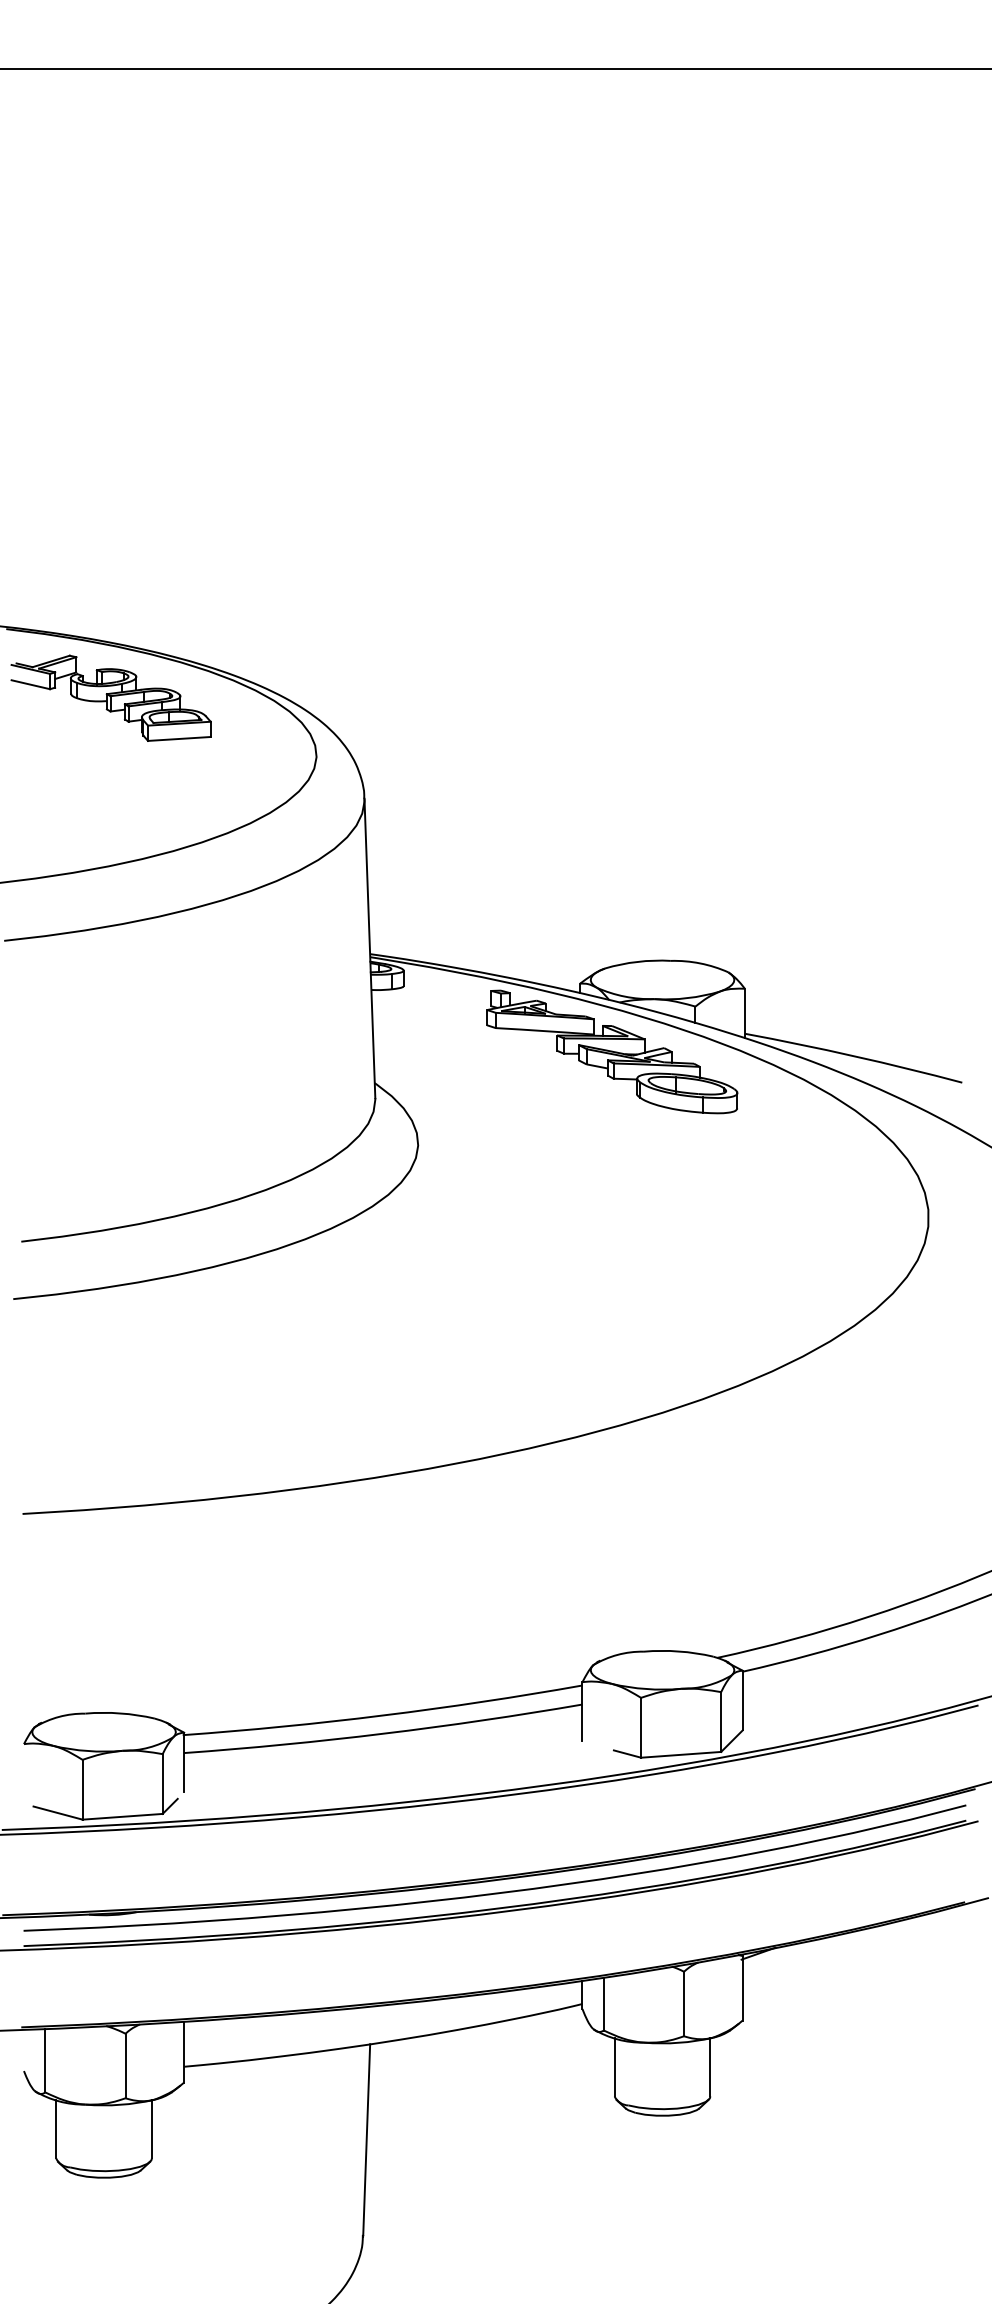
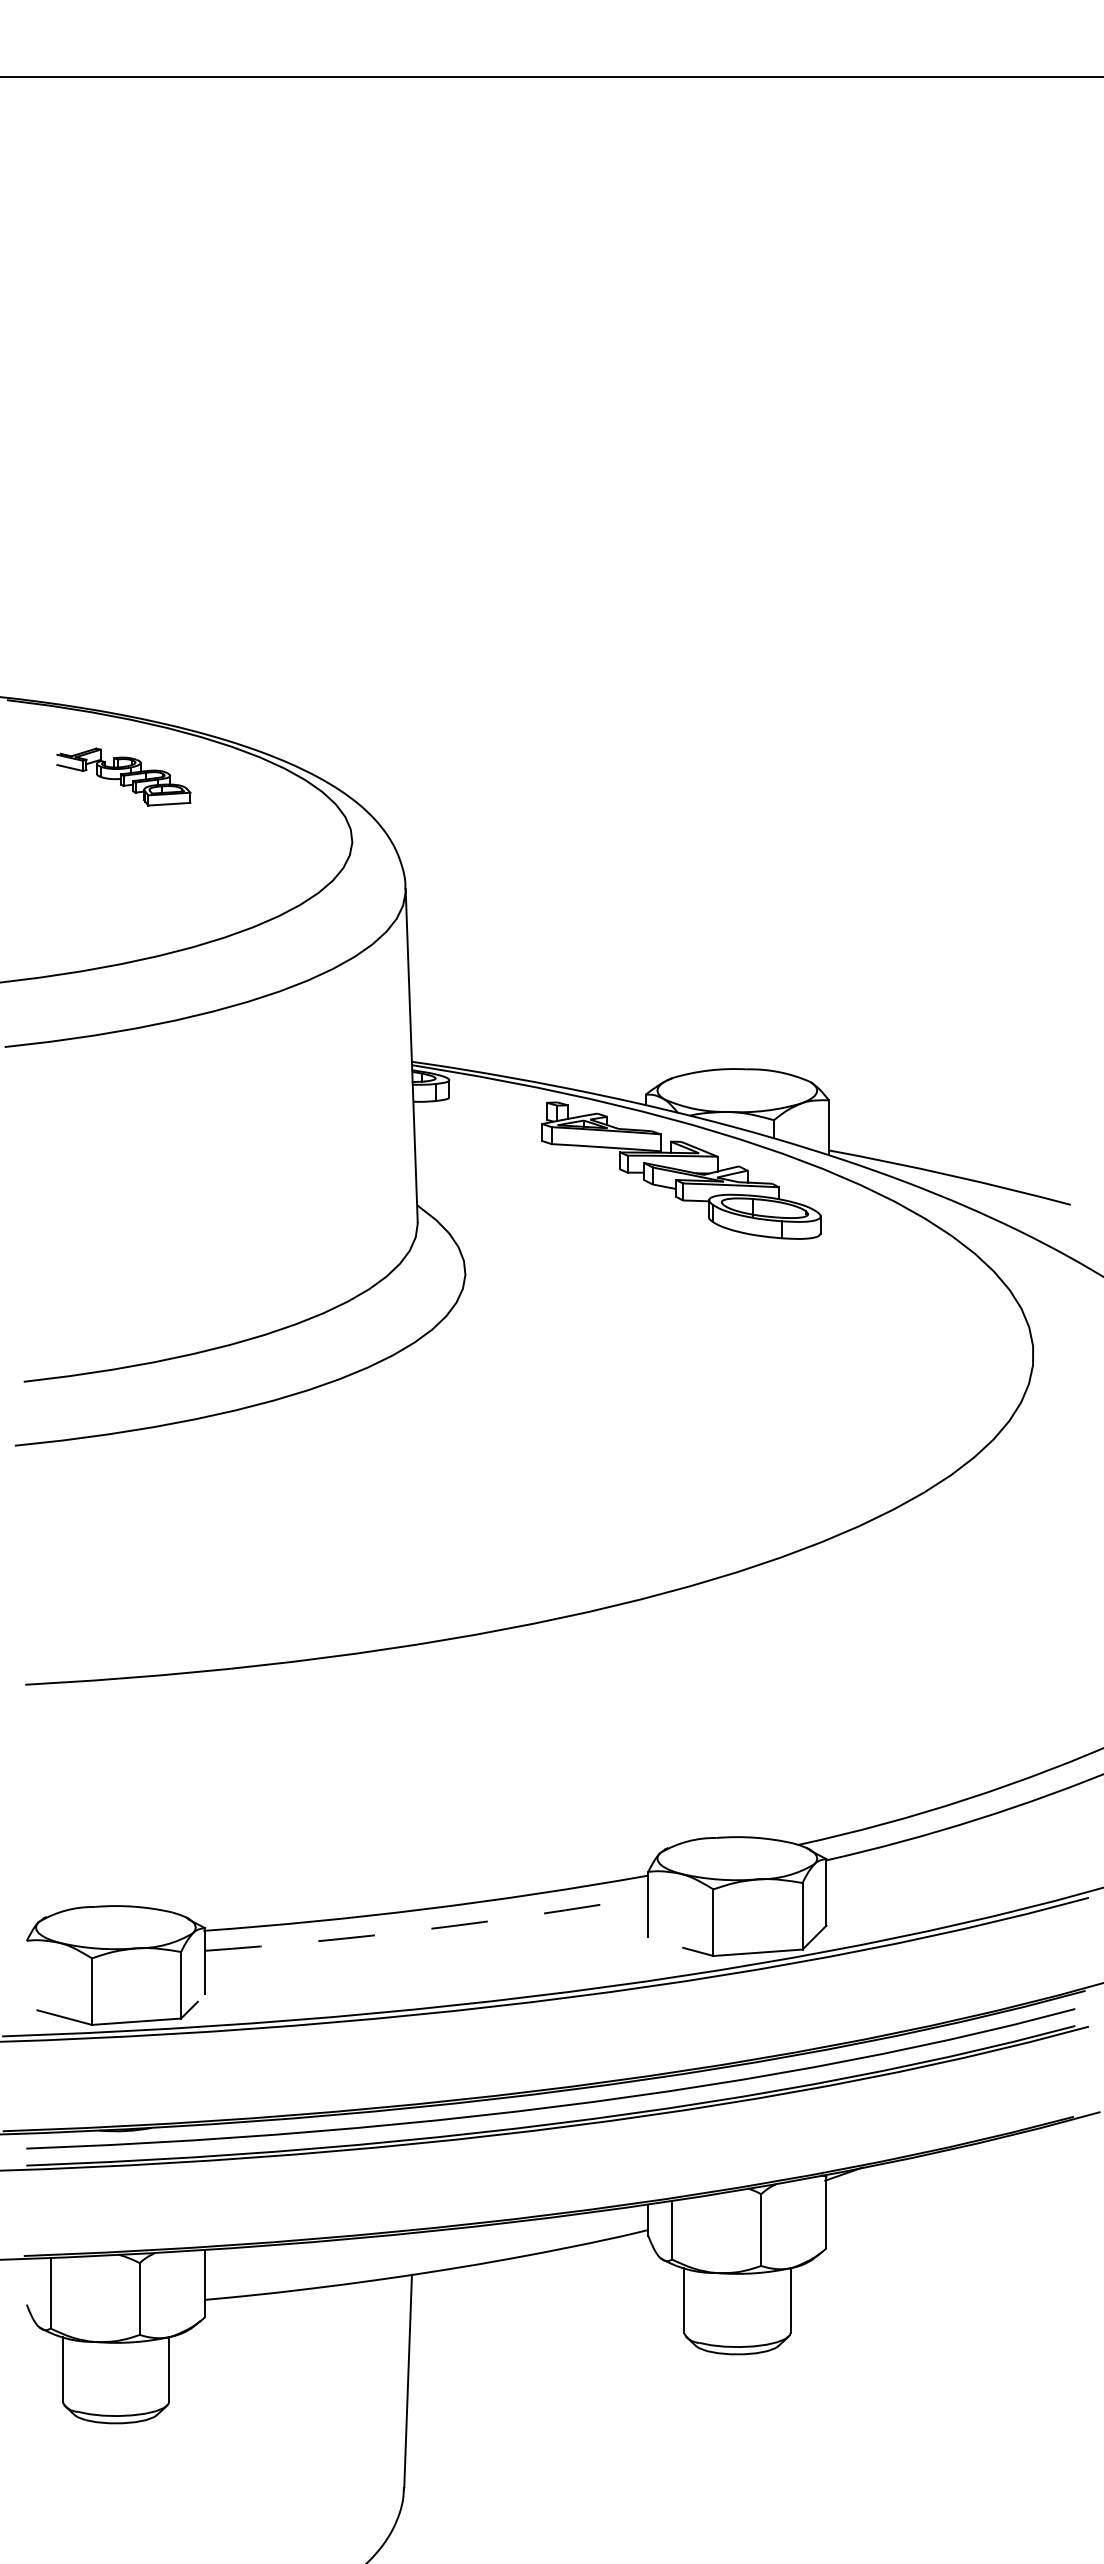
part: (110, 697) -> (123, 776), size x0.6
arc: (384, 1733) -> (427, 1929), solid -> dashed

